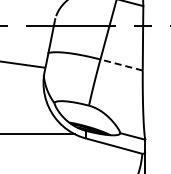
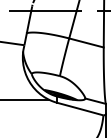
line: (121, 65) -> (86, 43), dashed -> solid

